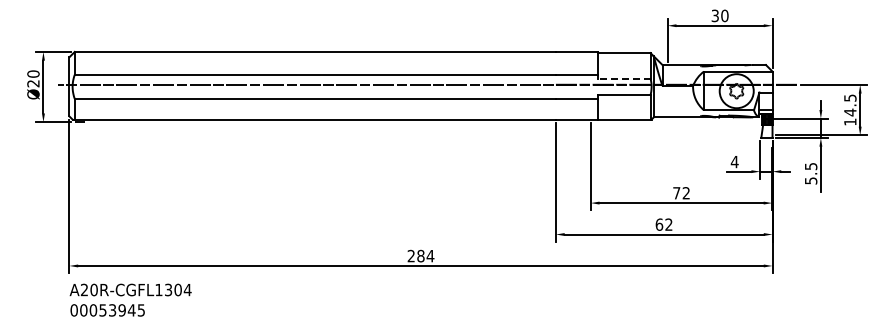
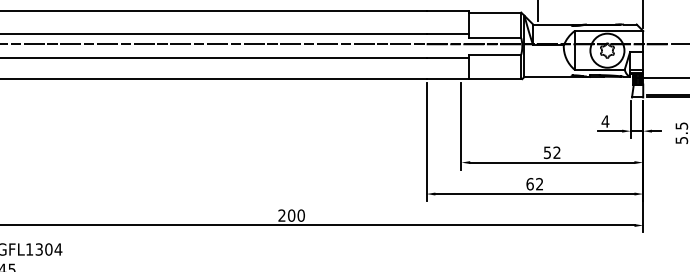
line: (623, 78) -> (494, 38), dashed -> solid
text: (676, 193) -> (547, 153), 72 -> 52
text: (425, 255) -> (296, 215), 284 -> 200

